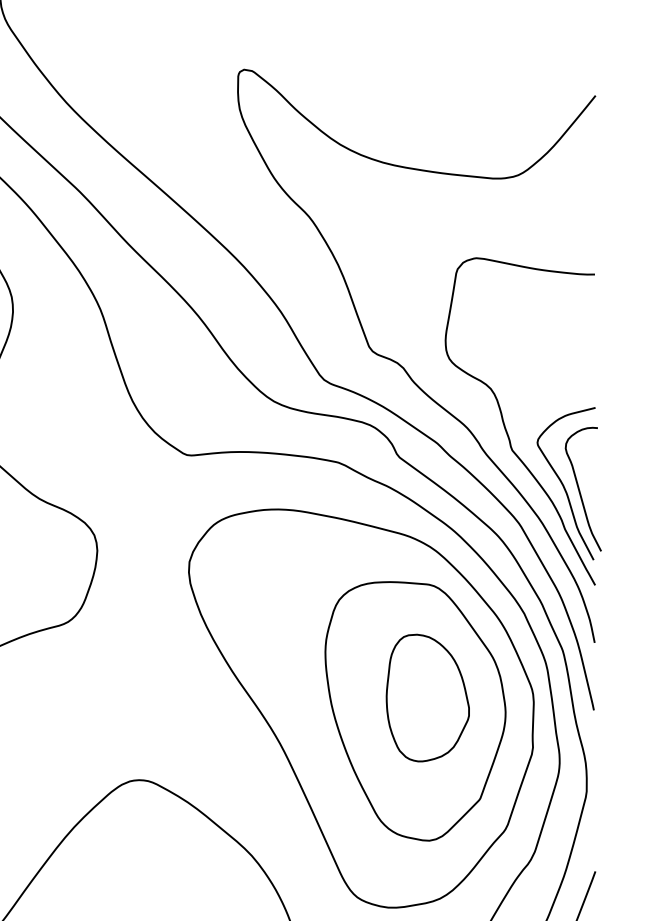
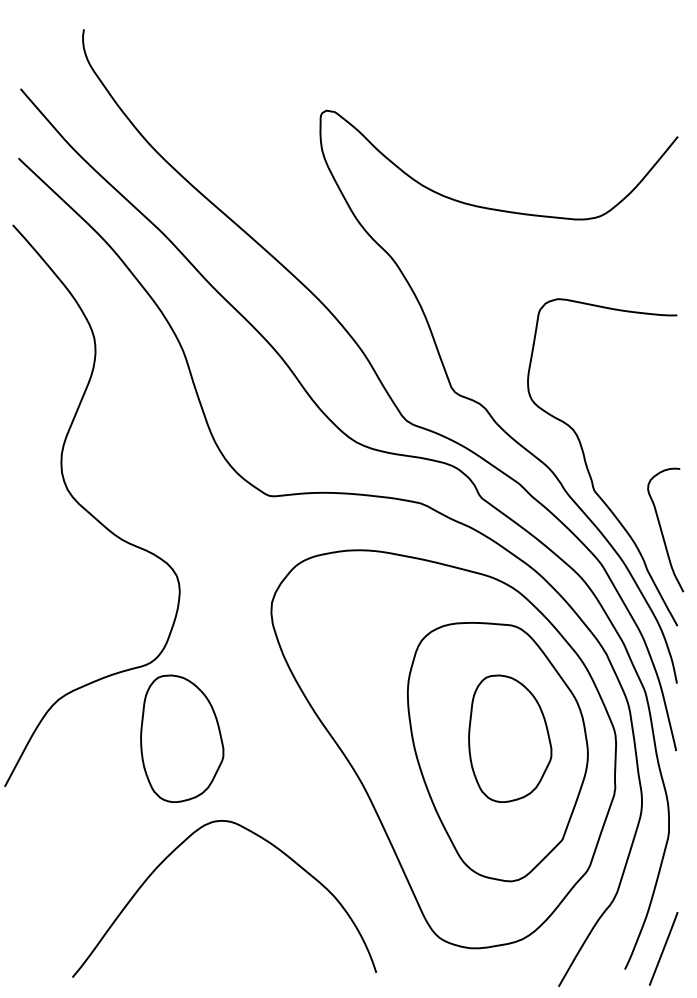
curve: (564, 484) -> (646, 525), removed
part: (100, 697) -> (182, 738), added

